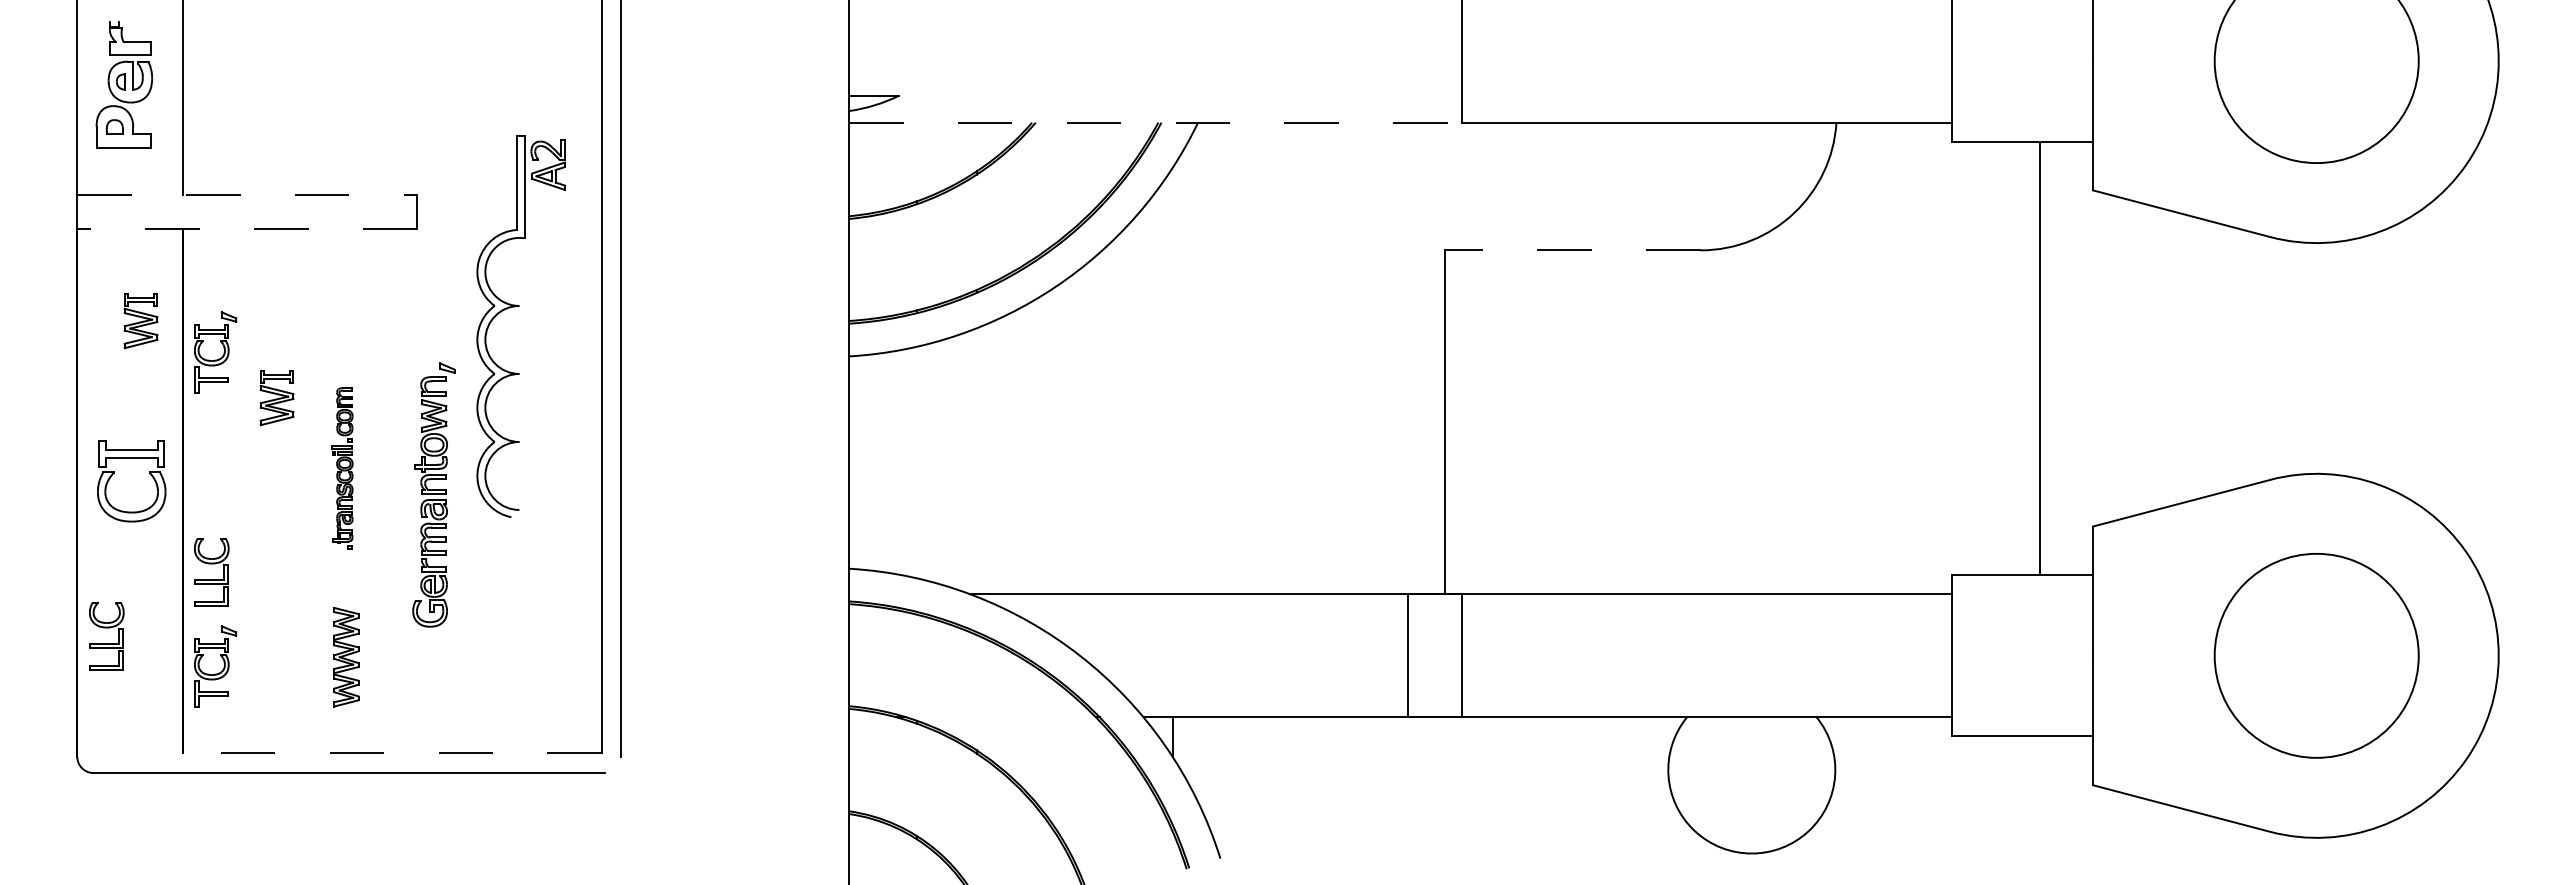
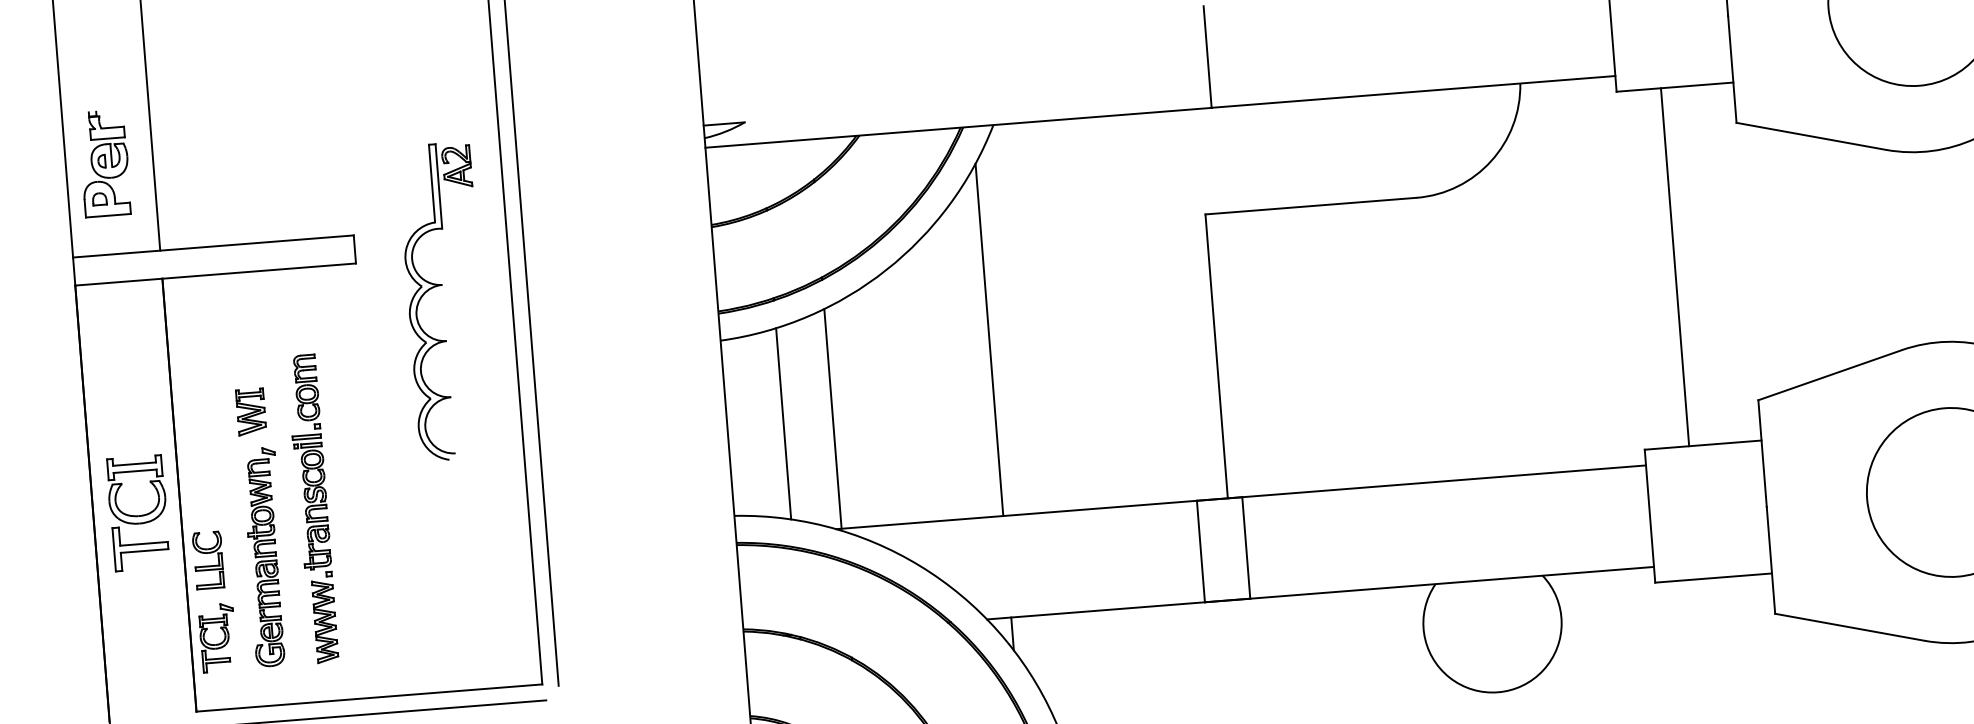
line: (1155, 122) -> (958, 127), dashed -> solid
line: (247, 194) -> (213, 246), dashed -> solid
line: (246, 228) -> (214, 274), dashed -> solid
line: (1572, 250) -> (1310, 206), dashed -> solid
part: (515, 307) -> (439, 286), moved
part: (140, 321) -> (133, 357), removed
part: (218, 358) -> (200, 383), removed
line: (2040, 358) -> (1675, 267), moved
line: (1172, 380) -> (989, 339), added
line: (976, 461) -> (832, 419), added
line: (917, 462) -> (783, 423), added
part: (342, 468) -> (309, 466), size x1.67
part: (433, 494) -> (265, 556), moved
part: (131, 550) -> (140, 547), added
part: (106, 643) -> (126, 625), removed
line: (391, 753) -> (368, 698), dashed -> solid

